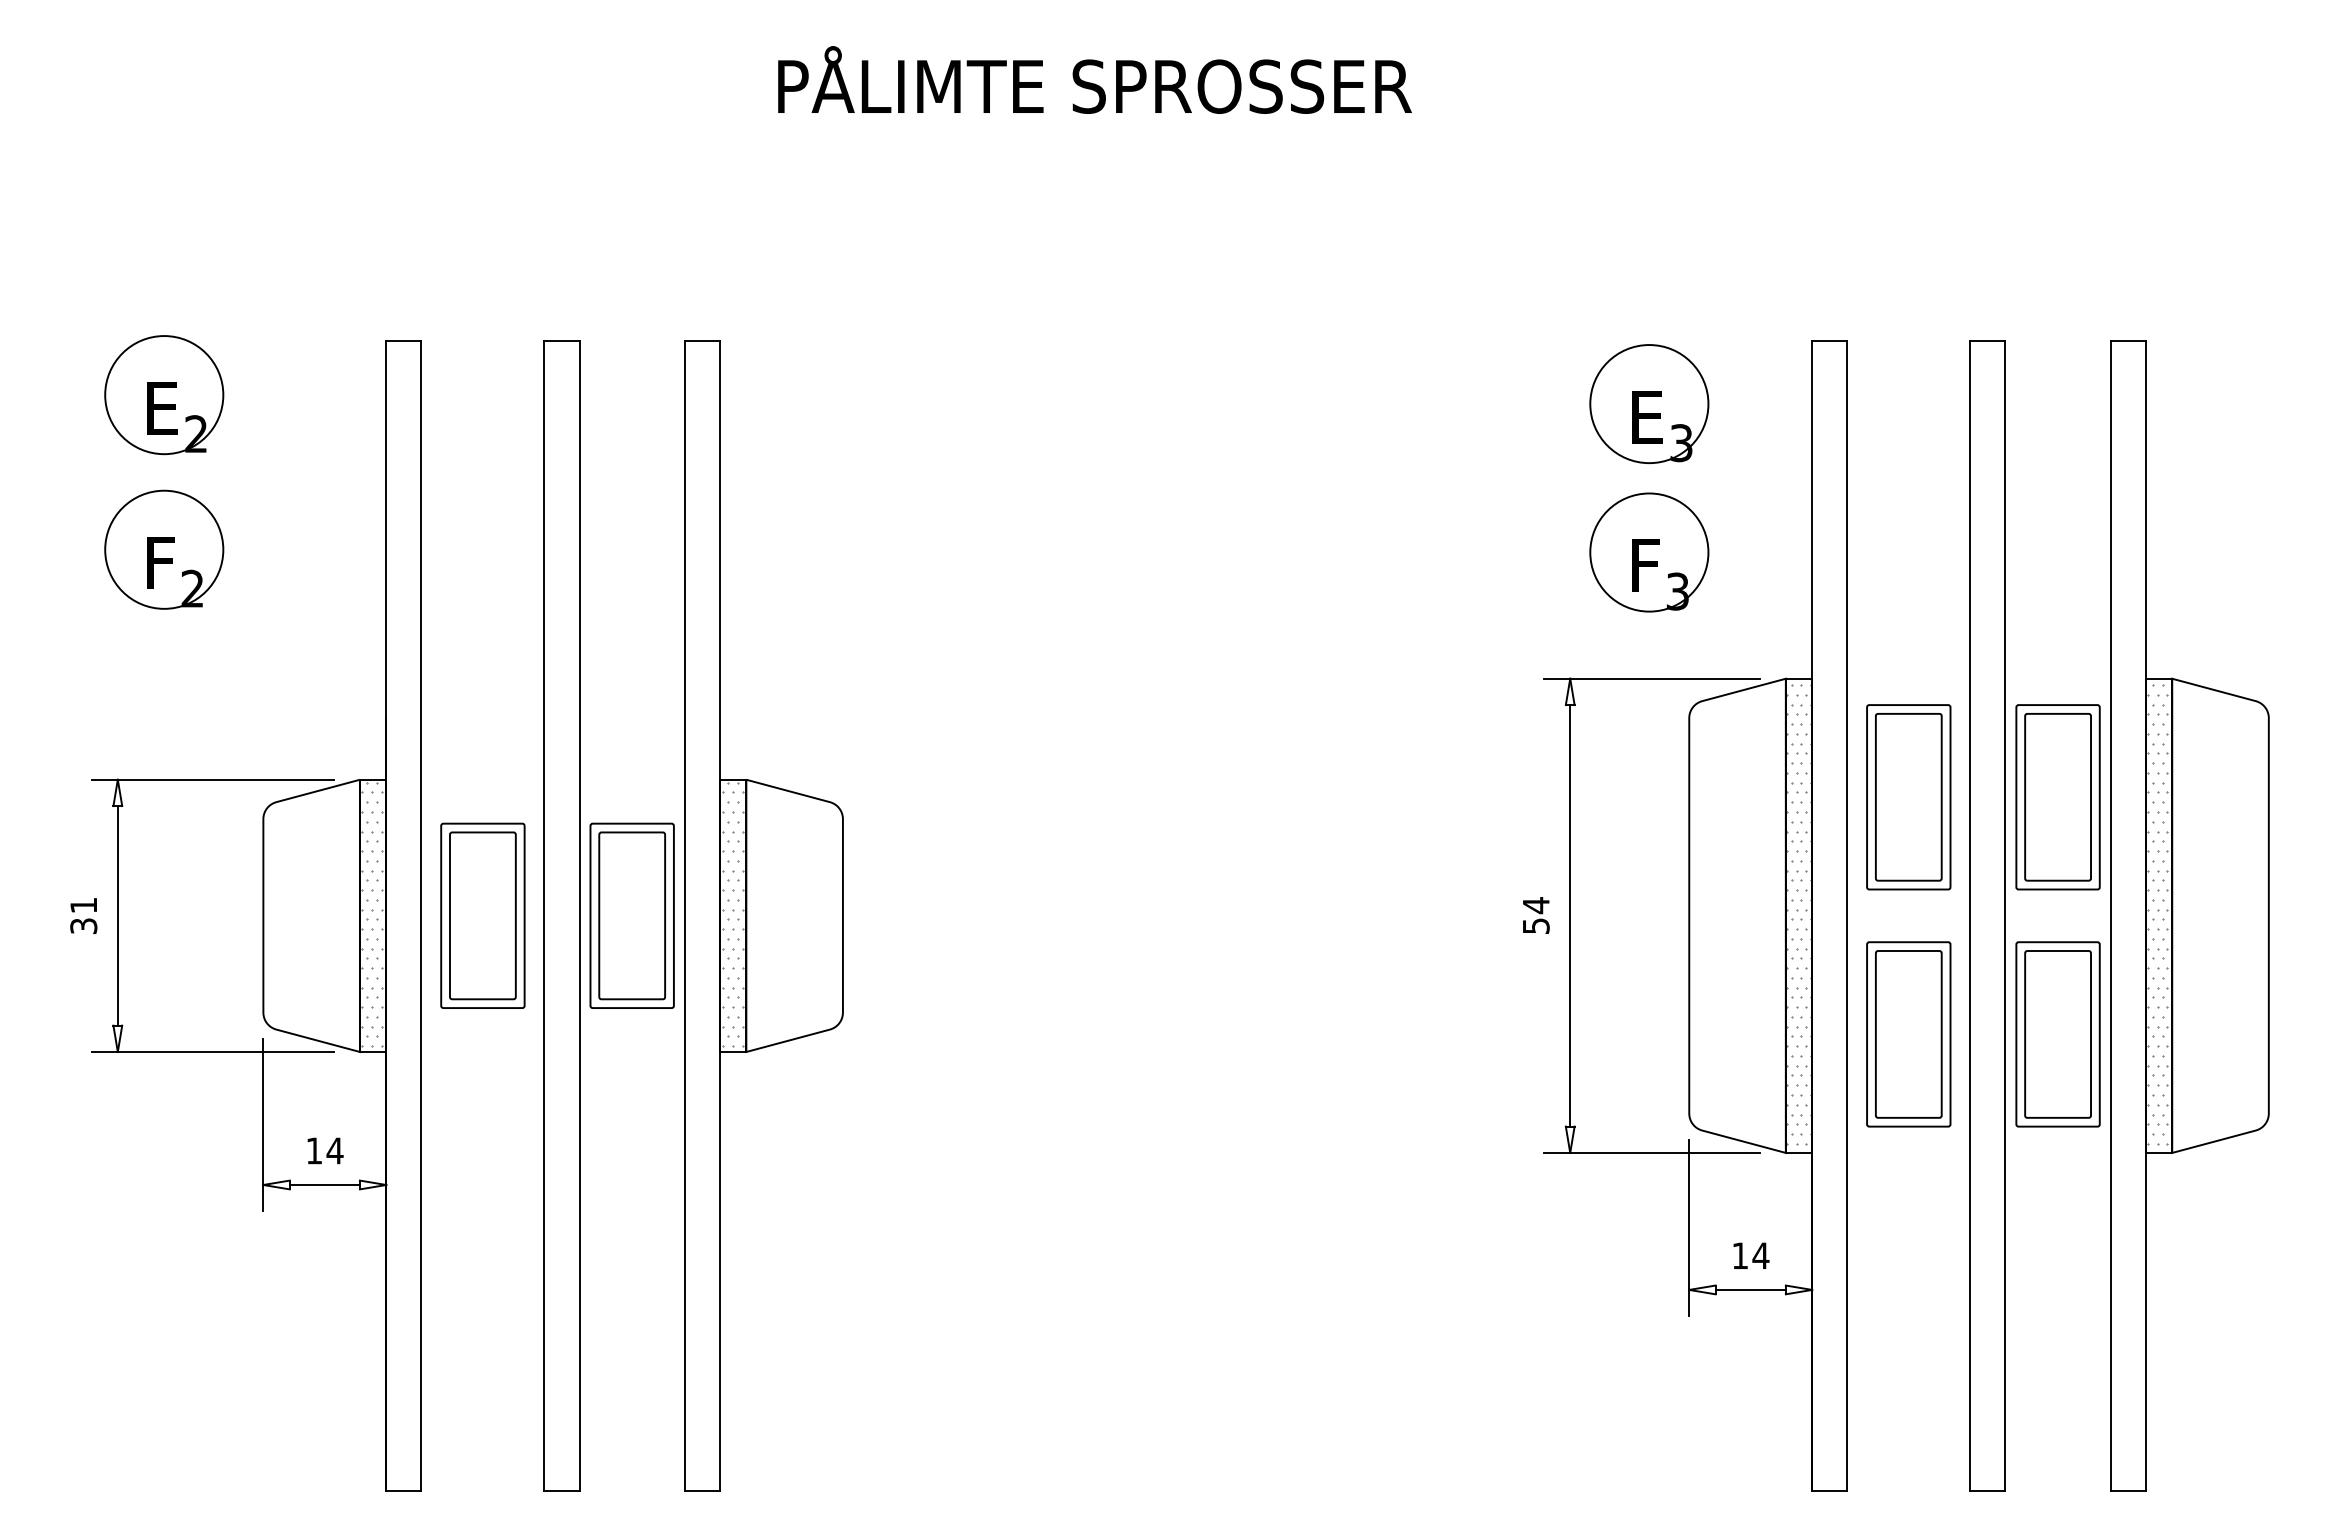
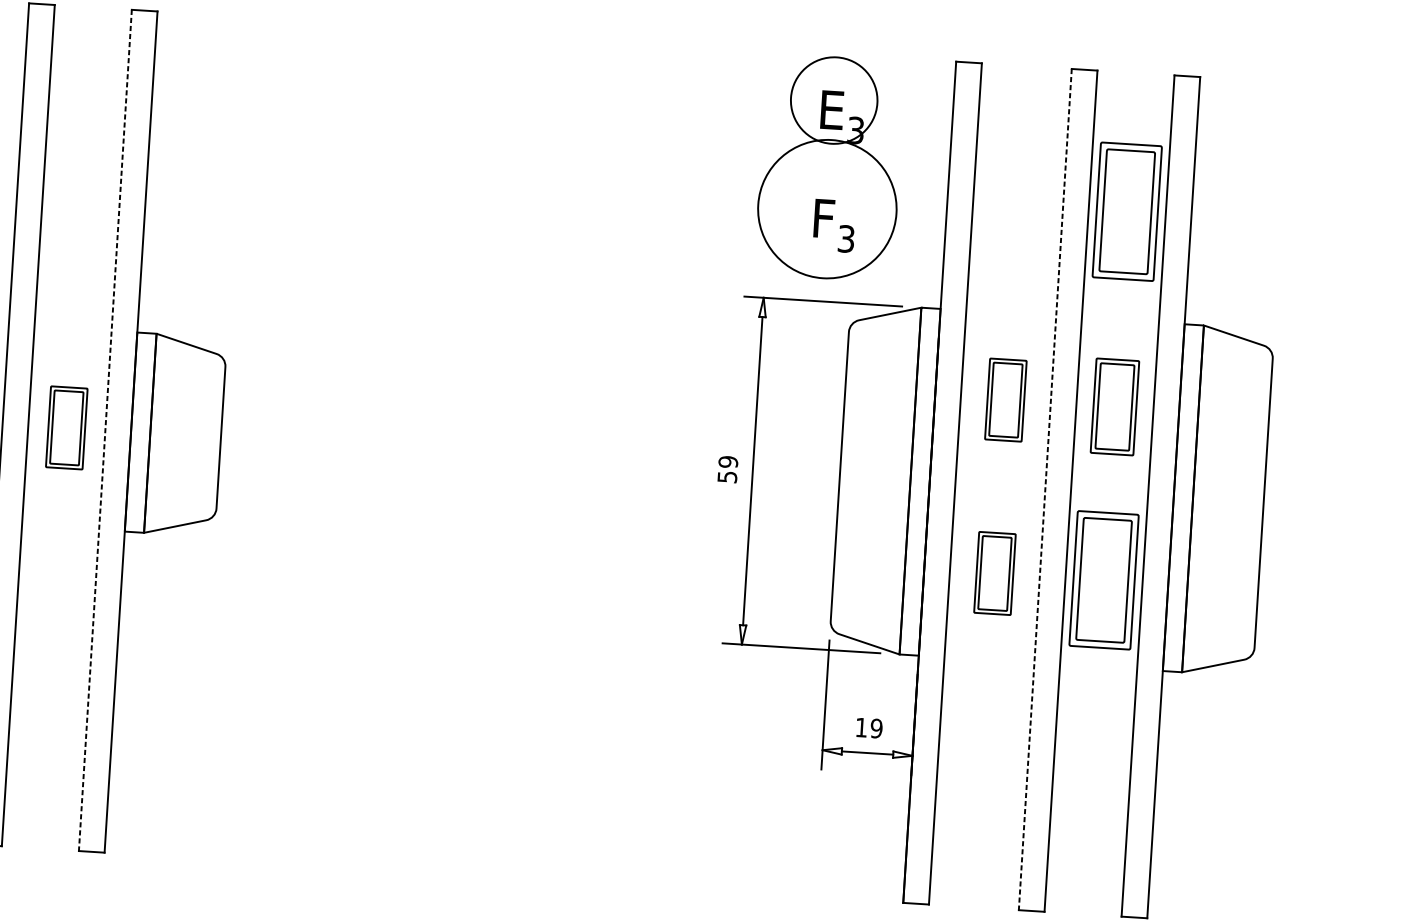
part: (2057, 530) -> (1126, 211), added
circle: (1649, 552) -> (827, 209), size x1.6
part: (1908, 797) -> (1005, 400), size x0.6
part: (2057, 797) -> (1114, 407), size x0.7
text: (1535, 905) -> (727, 462), 54 -> 59
hatch: (732, 914) -> (140, 431), removed
hatch: (1798, 914) -> (919, 480), removed
hatch: (2157, 914) -> (1182, 497), removed
part: (631, 915) -> (66, 427), size x0.6
line: (684, 916) -> (105, 430), solid -> dashed
line: (1970, 916) -> (1045, 490), solid -> dashed
part: (1908, 1034) -> (994, 573), size x0.6
text: (1760, 1255) -> (876, 728), 14 -> 19

